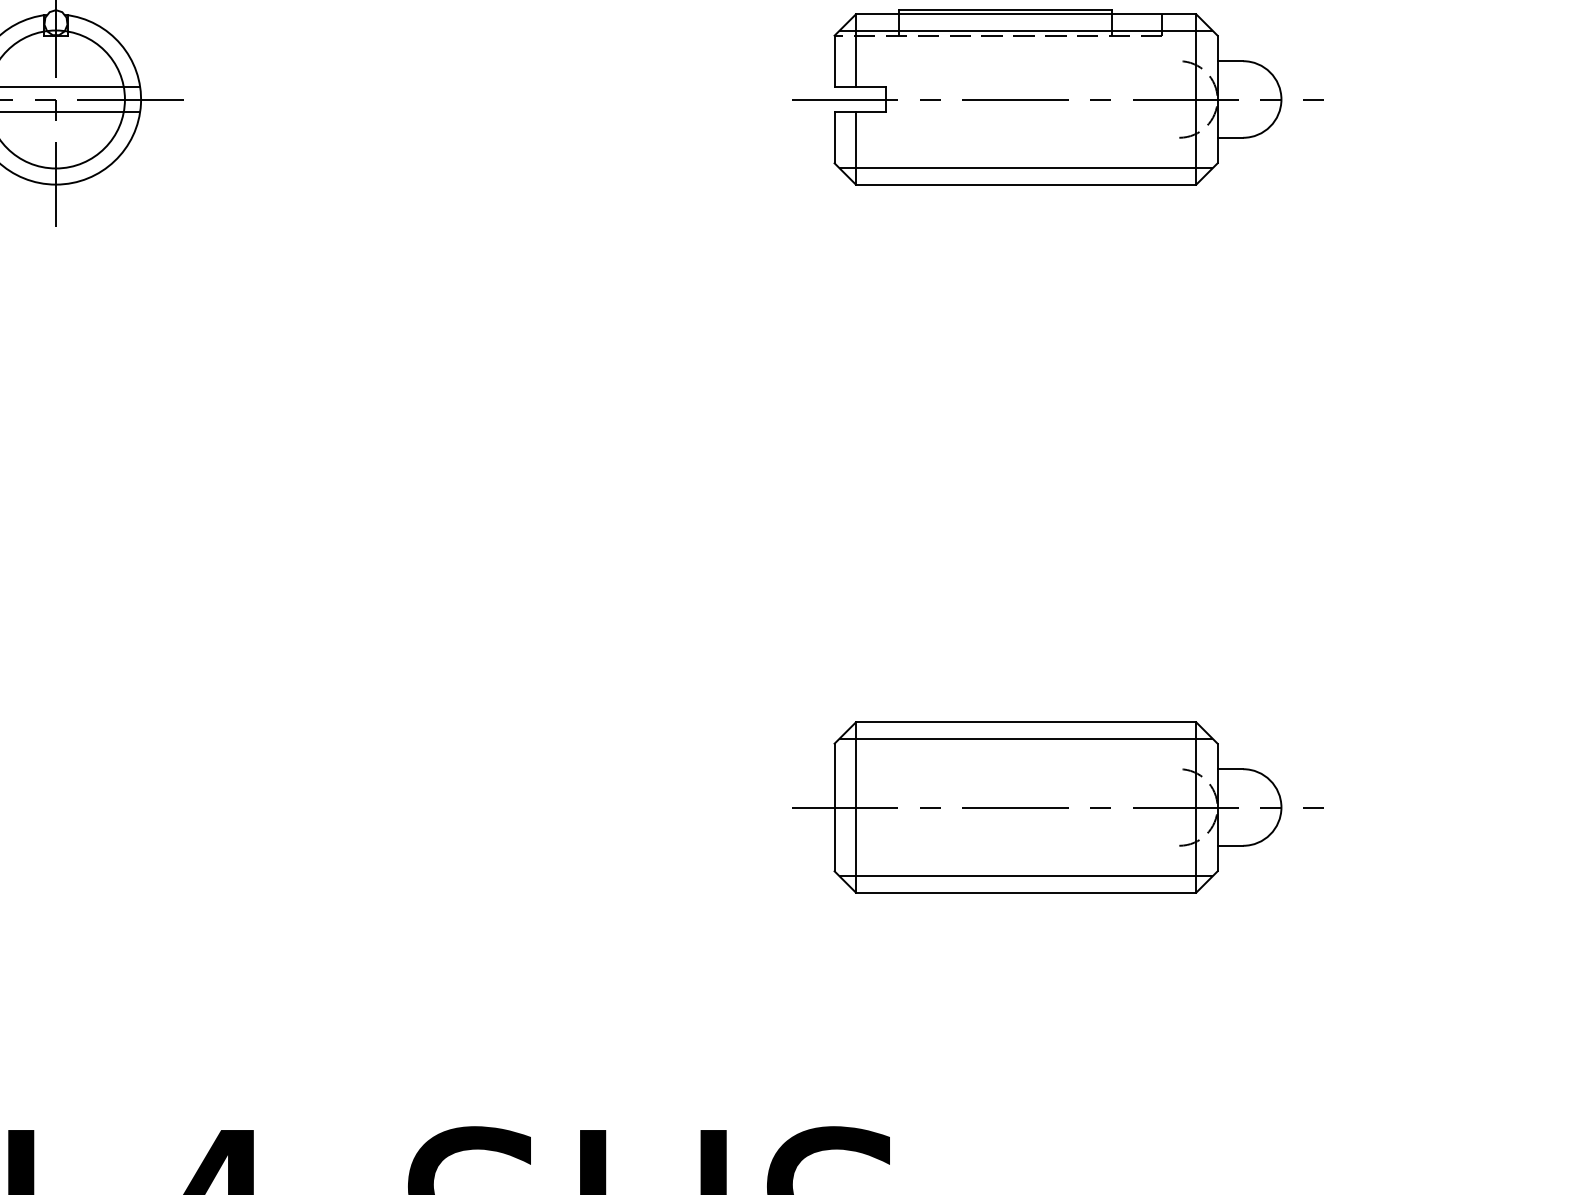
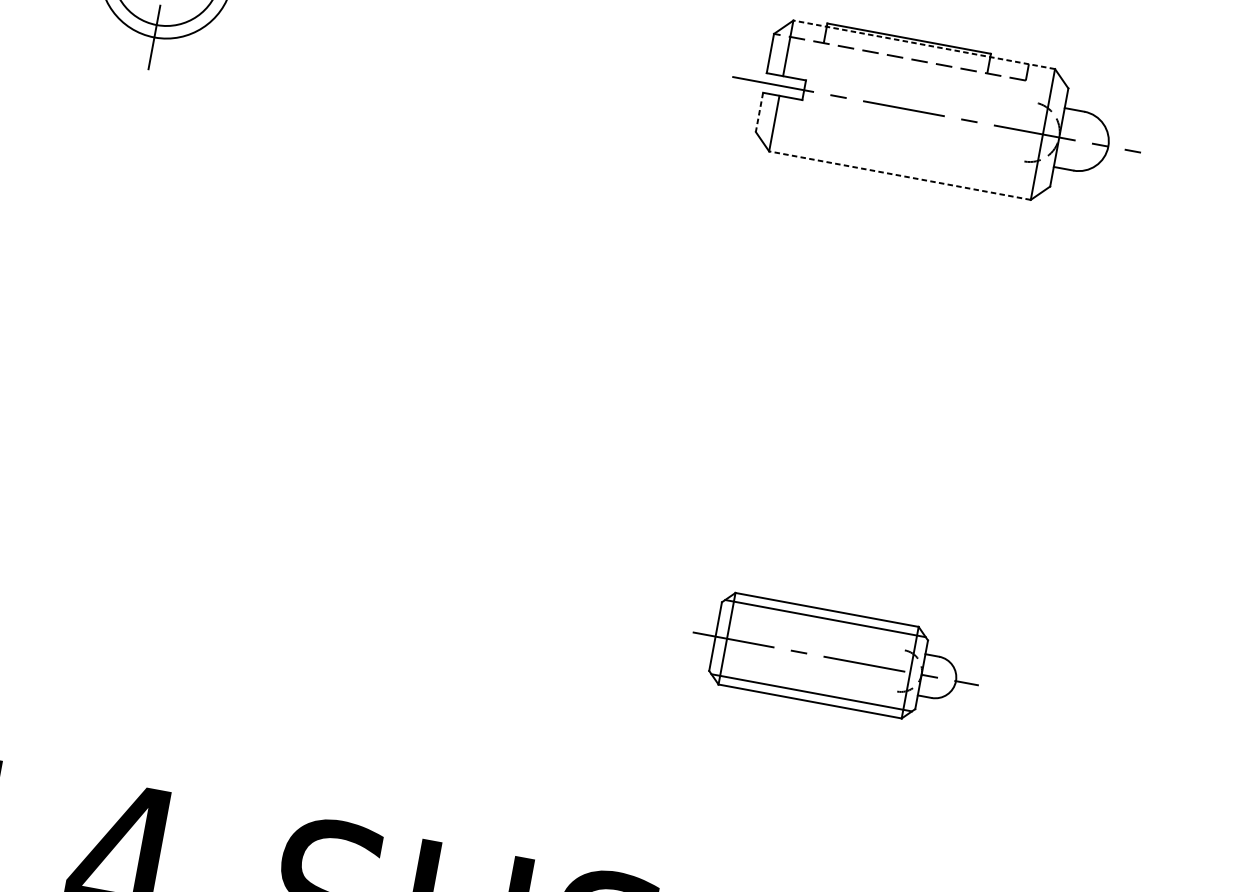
line: (1025, 14) -> (923, 44), solid -> dashed
line: (1025, 30) -> (921, 57), removed
line: (834, 137) -> (759, 112), solid -> dashed
line: (1025, 168) -> (901, 163), removed
line: (1025, 184) -> (899, 175), solid -> dashed
part: (1057, 807) -> (835, 658), size x0.7

